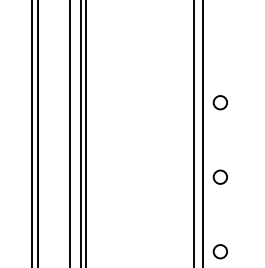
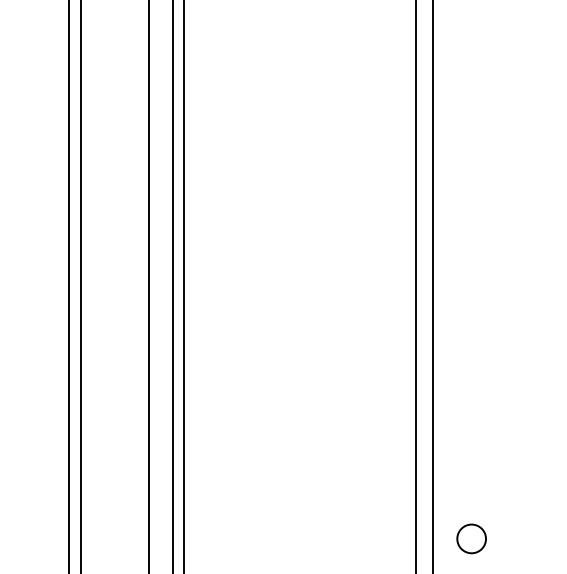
circle: (219, 102) -> (469, 219), removed
circle: (219, 176) -> (469, 377), removed

